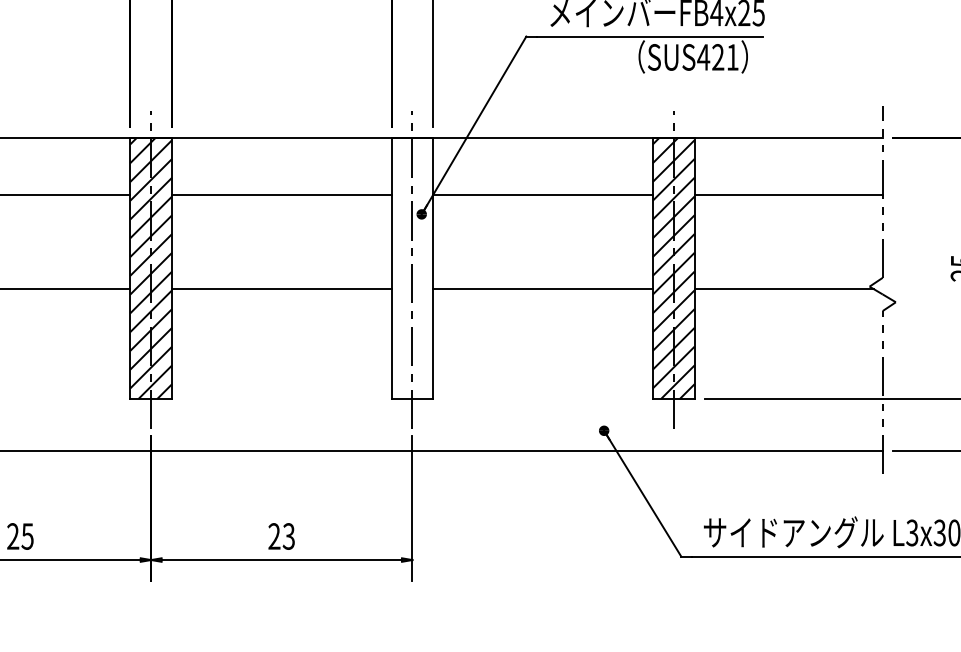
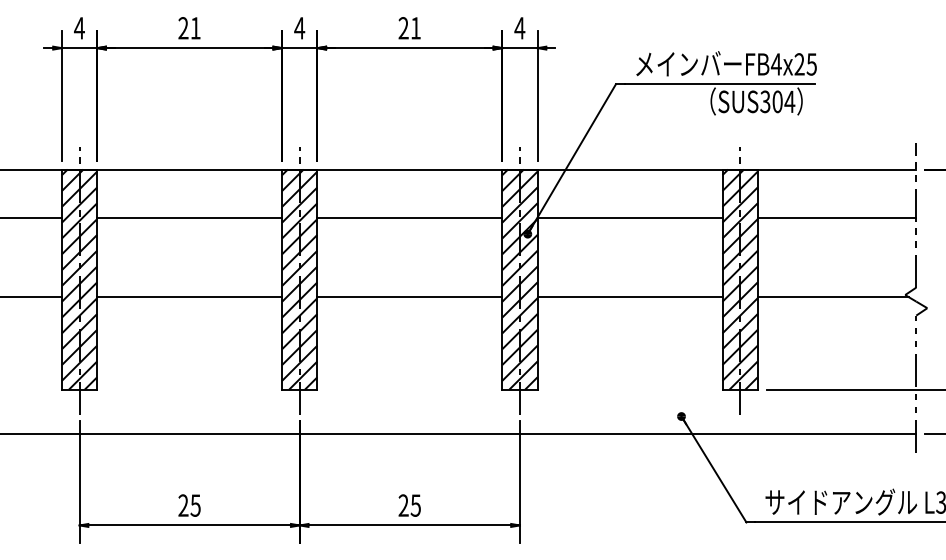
text: (718, 56) -> (777, 101), SUS421 -> SUS304
hatch: (411, 268) -> (519, 279), added
text: (288, 536) -> (415, 505), 23 -> 25

